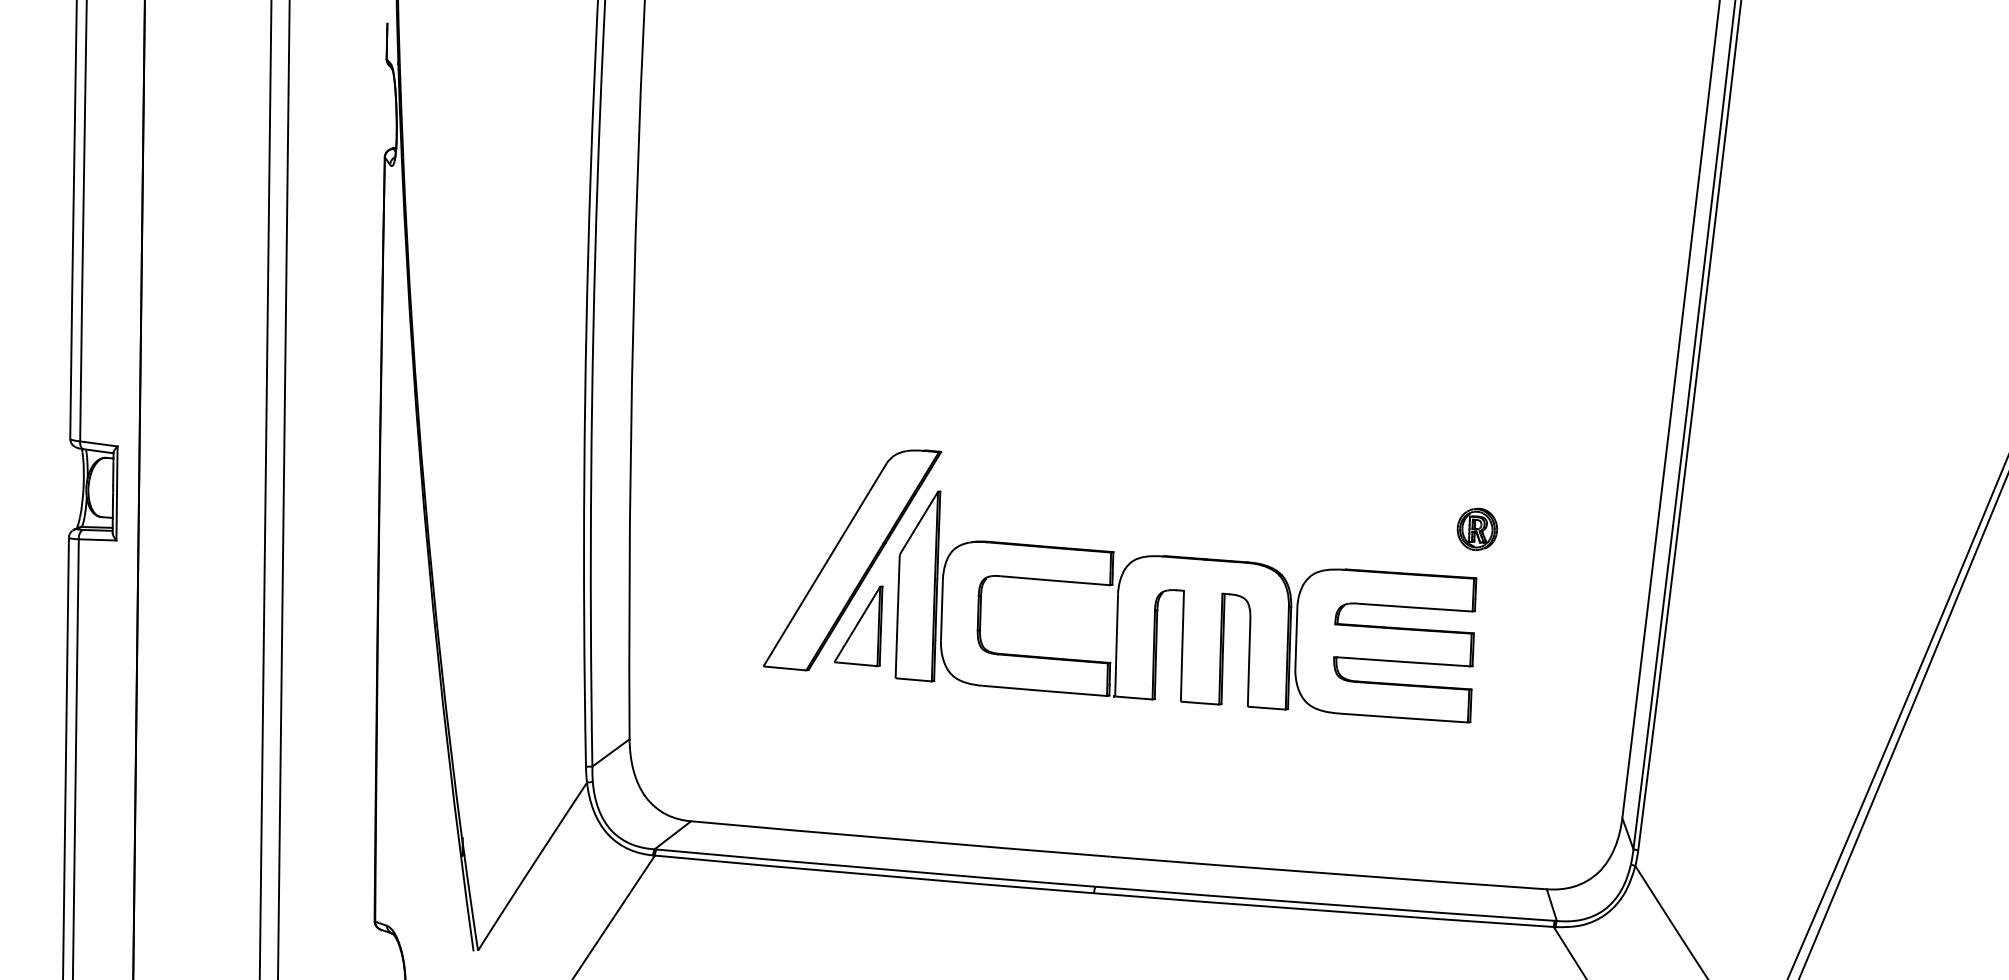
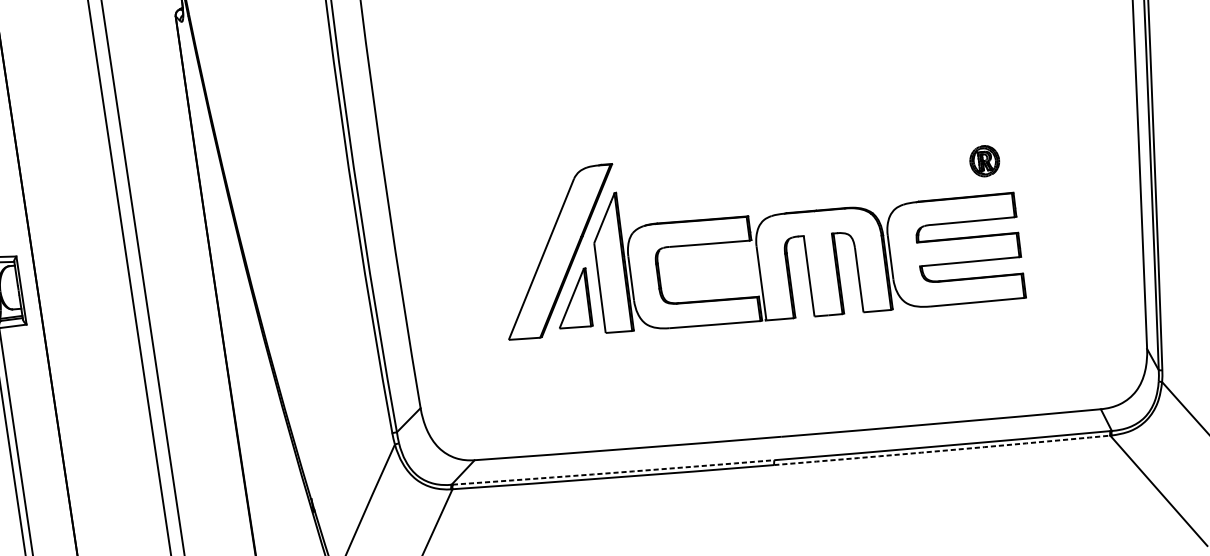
part: (1477, 528) -> (984, 160), moved
arc: (875, 868) -> (613, 472), solid -> dashed
arc: (1323, 910) -> (941, 450), solid -> dashed

